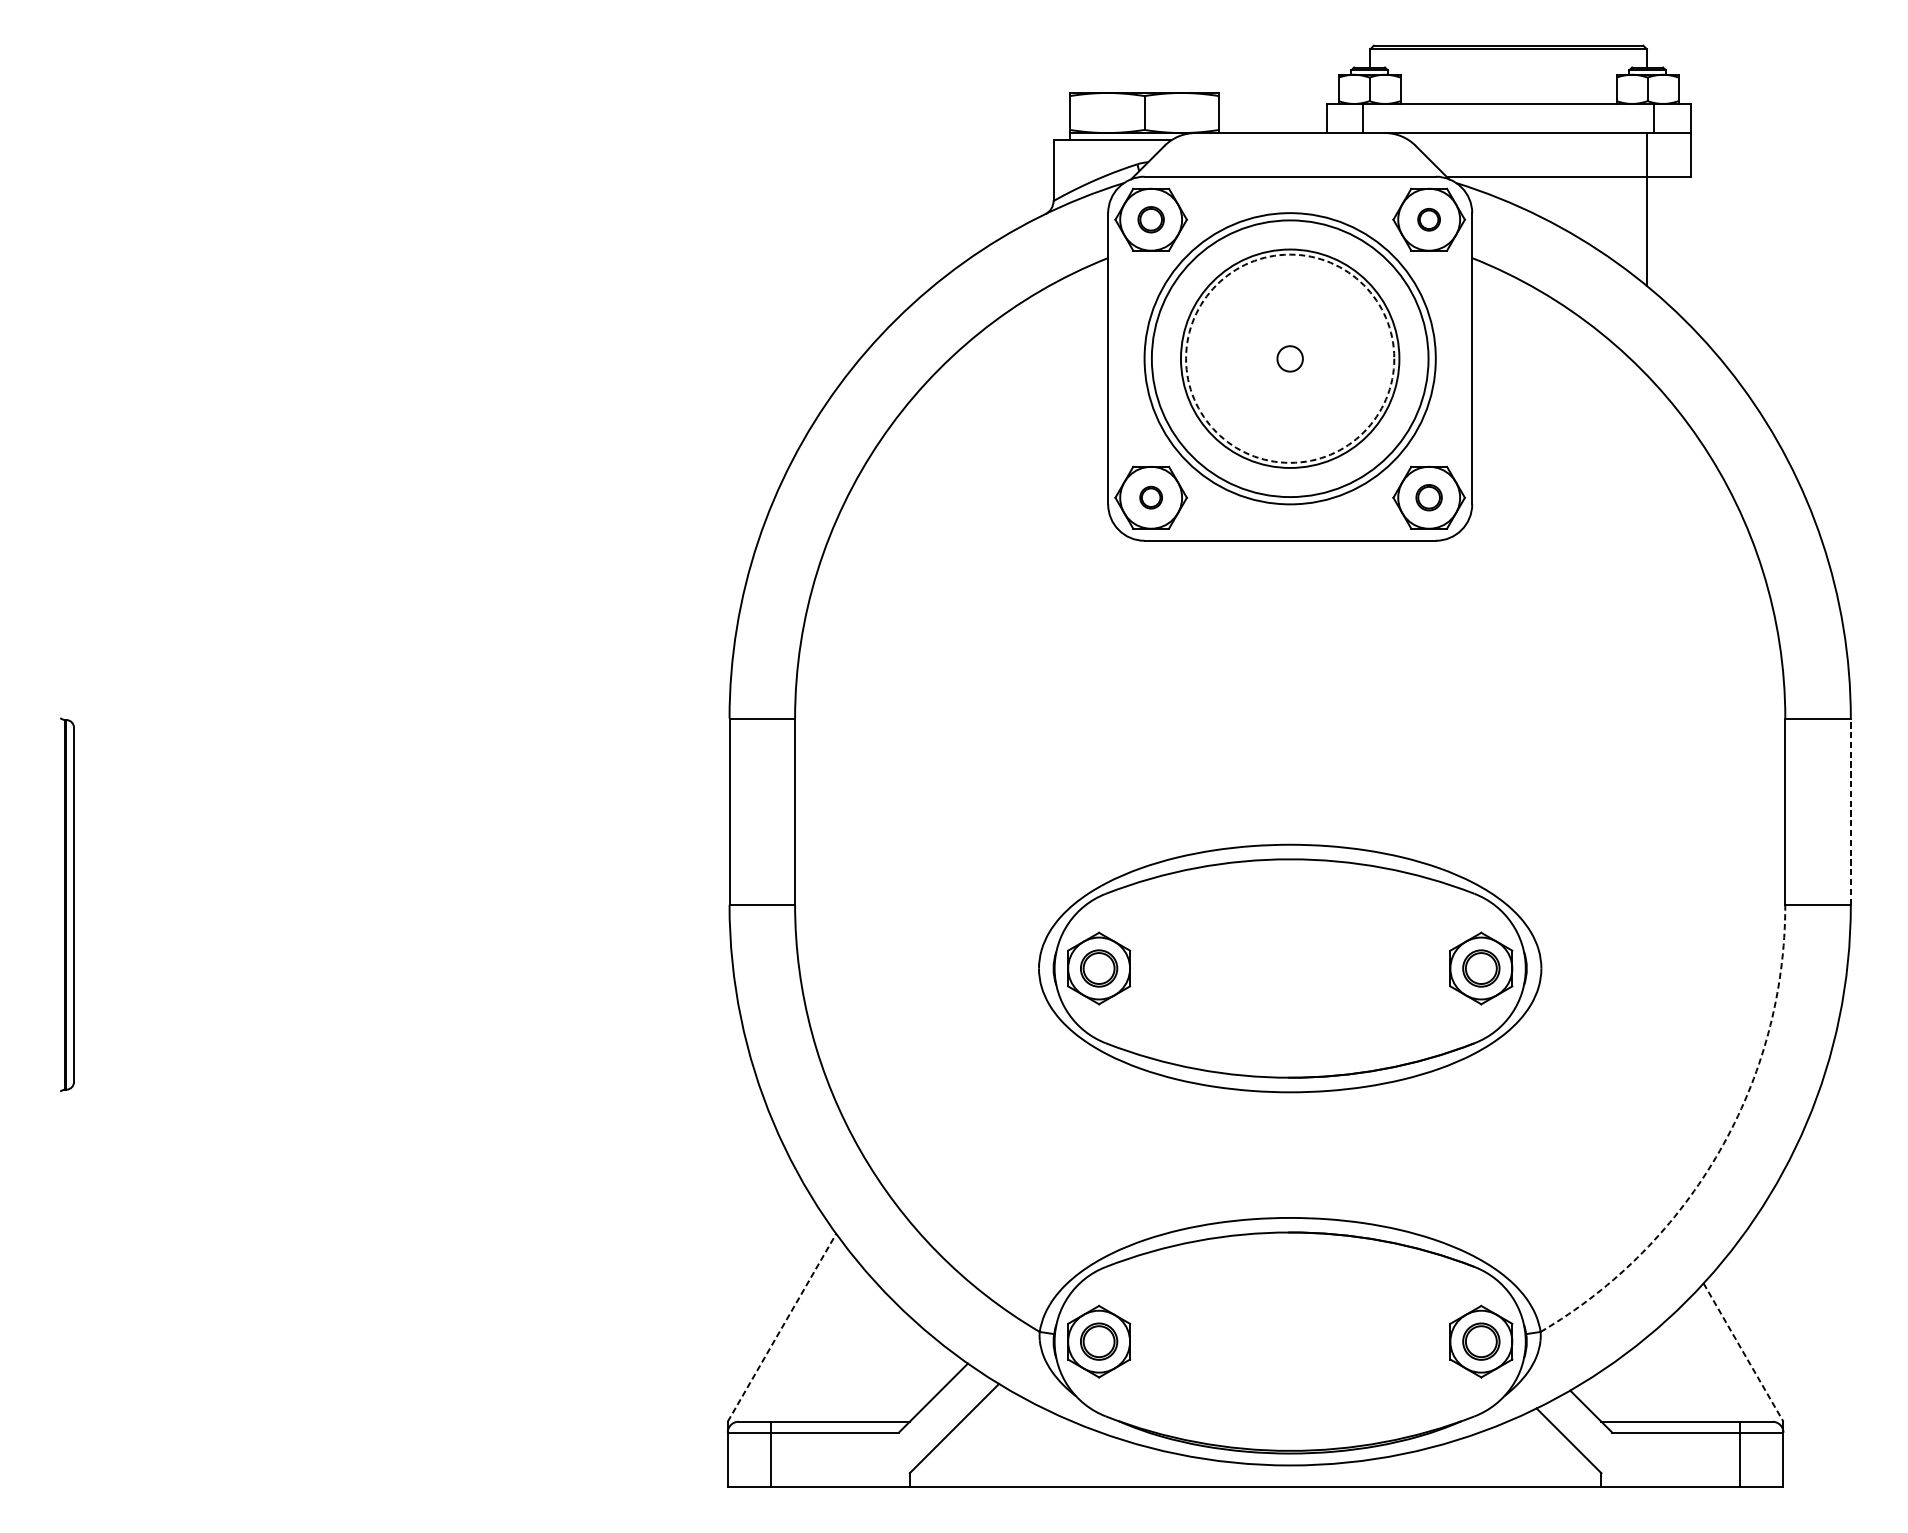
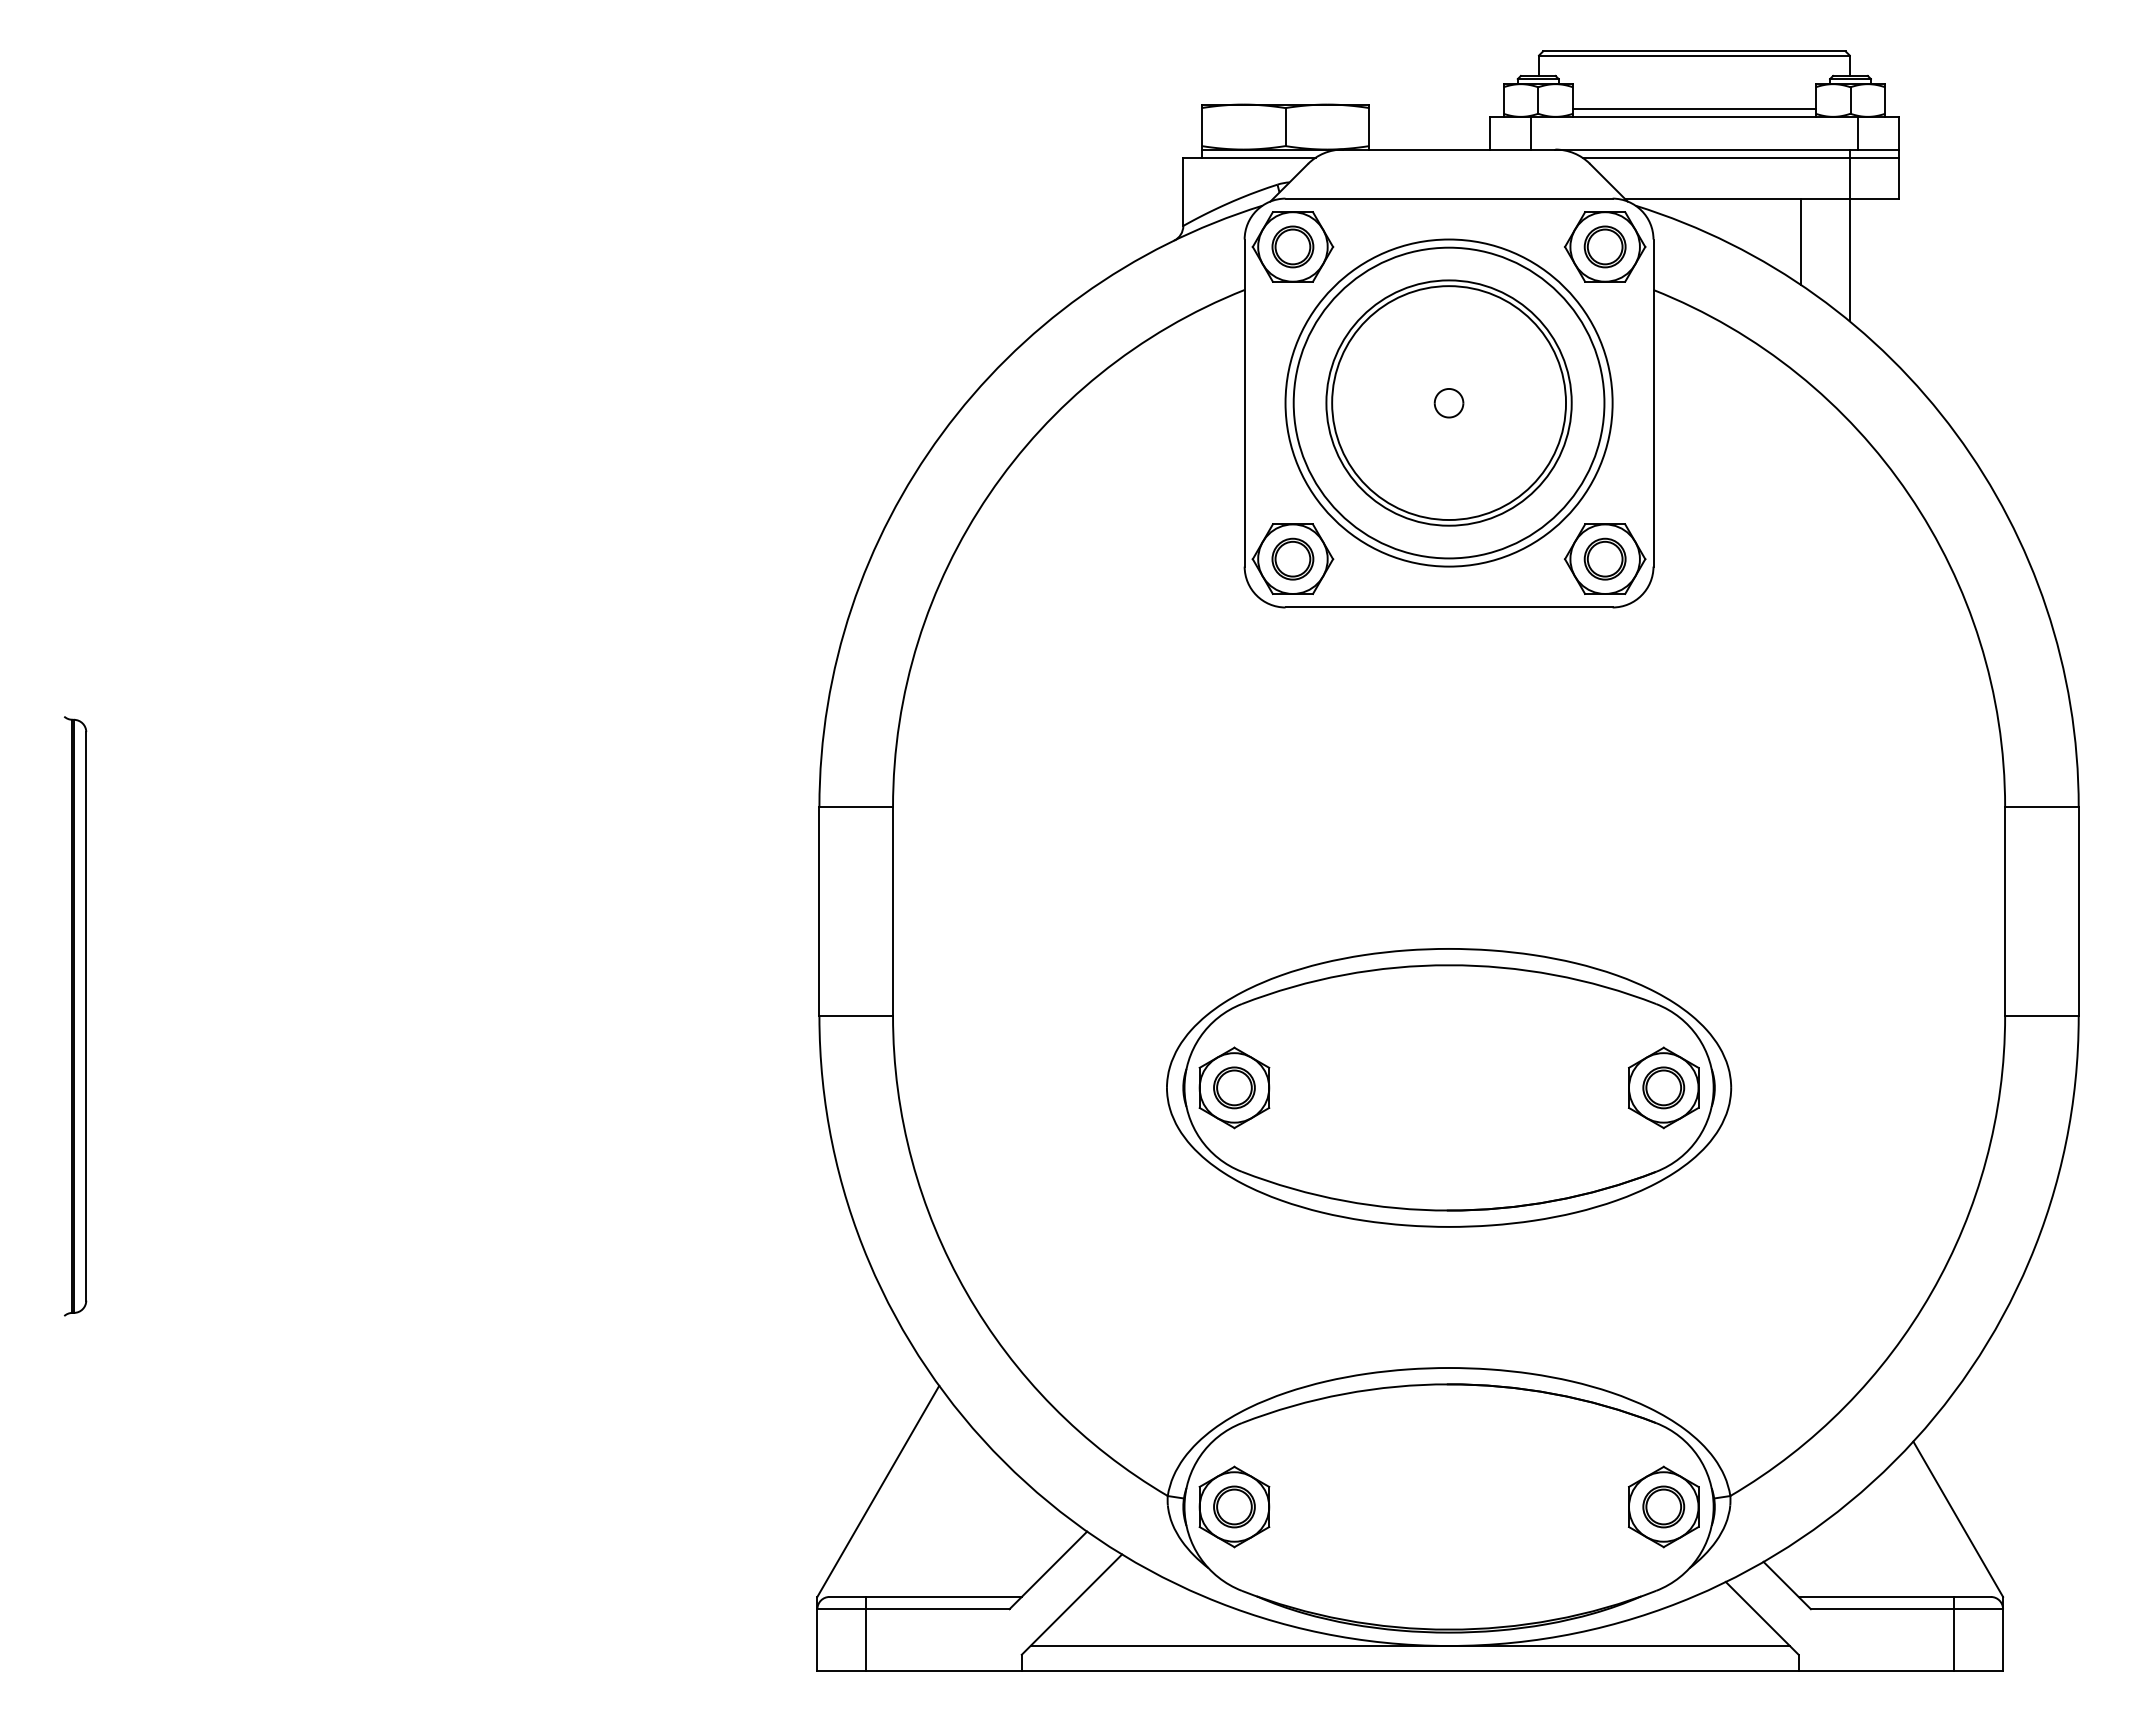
line: (1508, 96) -> (1694, 108), added
line: (1549, 140) -> (1740, 157), added
line: (1603, 214) -> (1800, 241), added
part: (1150, 219) -> (1292, 246), size x1.43
part: (1428, 219) -> (1604, 246), size x1.67
circle: (1290, 359) -> (1449, 403), dashed -> solid
part: (1150, 497) -> (1292, 558), size x1.67
part: (1428, 497) -> (1604, 558), size x1.43
line: (1850, 811) -> (2078, 911), dashed -> solid
part: (67, 904) -> (75, 1016), size x1.43
arc: (1719, 1150) -> (1931, 1292), dashed -> solid
line: (782, 1327) -> (878, 1491), dashed -> solid
line: (1743, 1352) -> (1958, 1519), dashed -> solid
line: (1254, 1465) -> (1409, 1646), added

